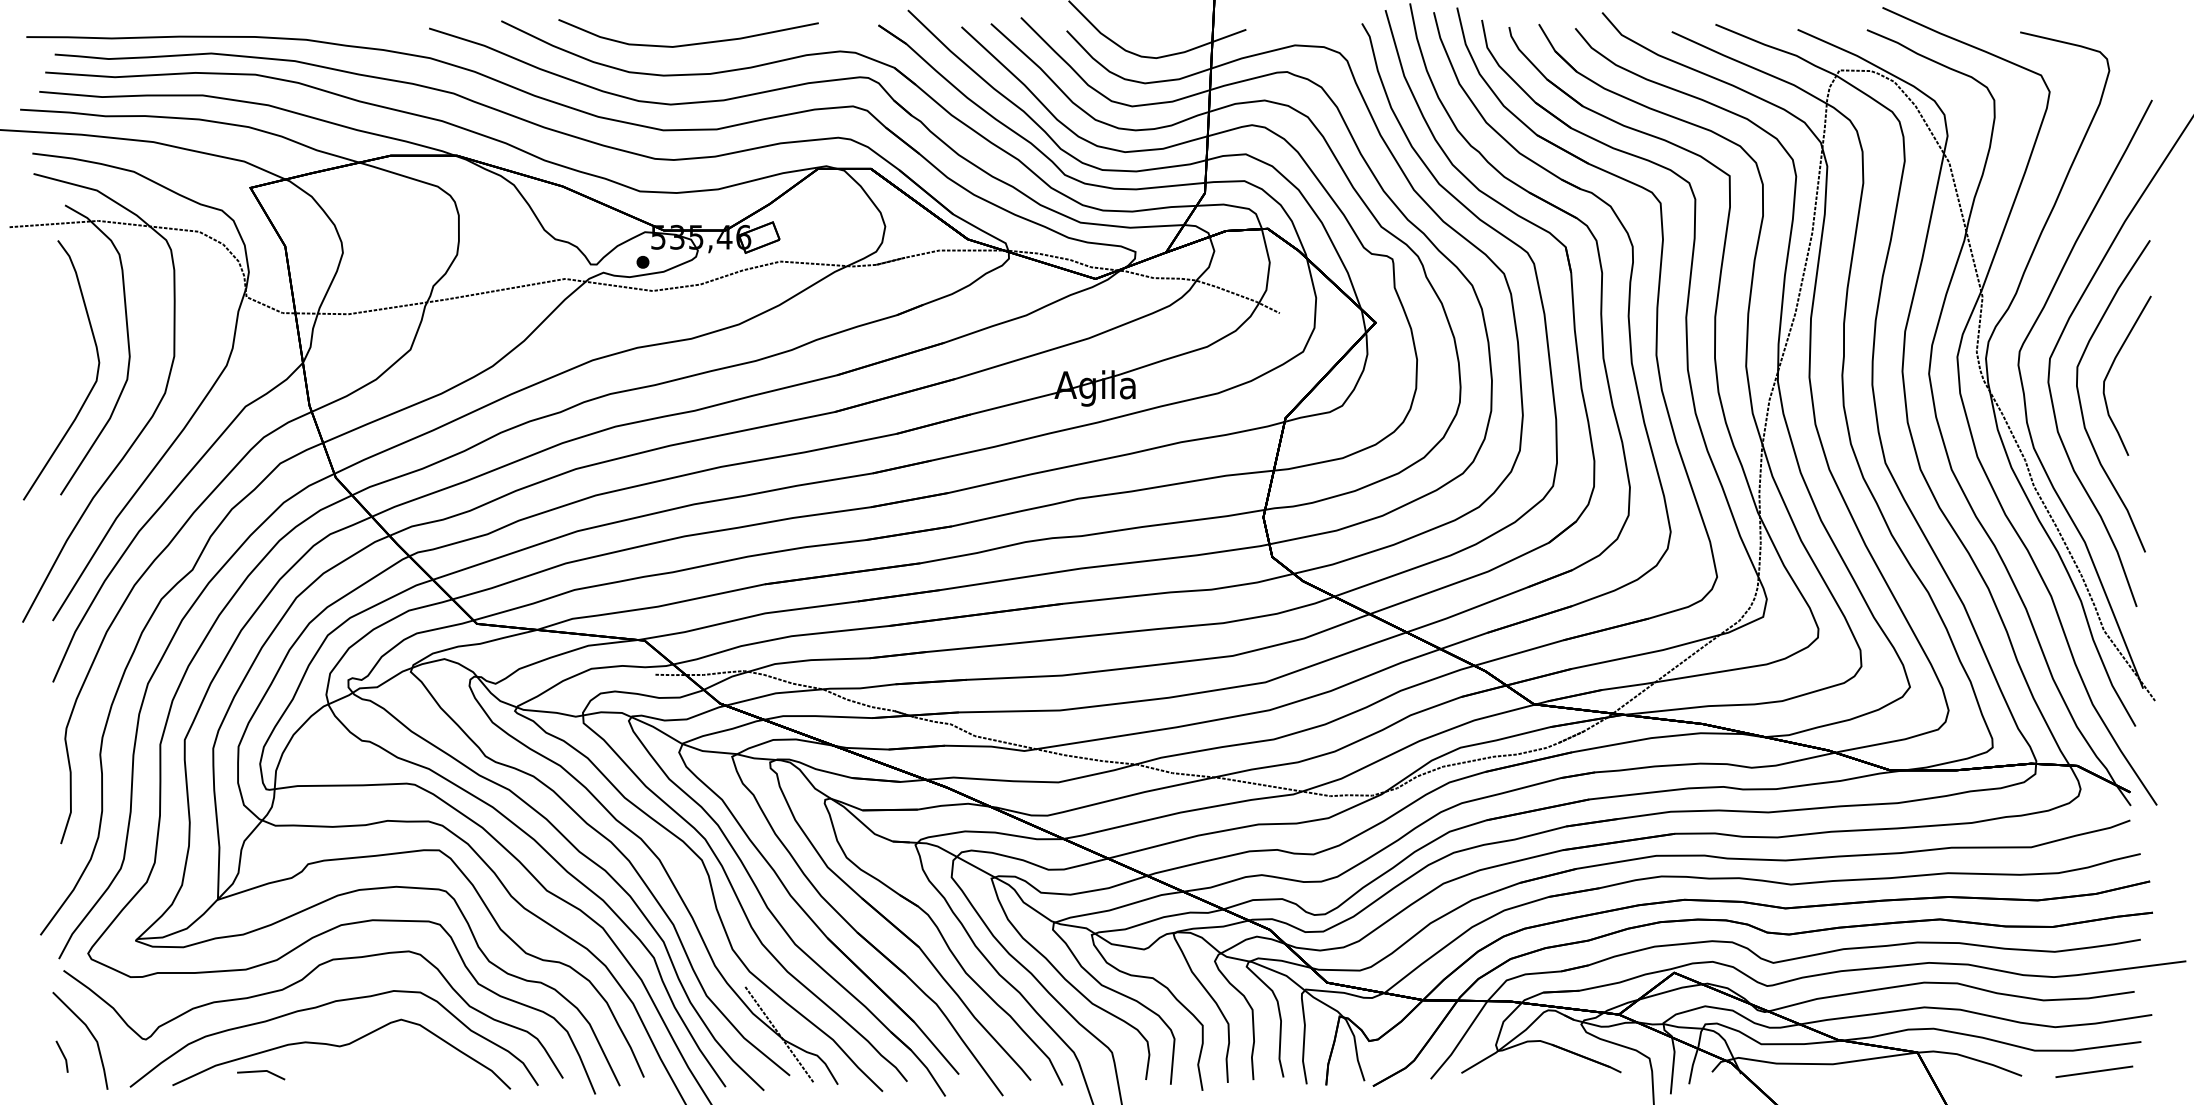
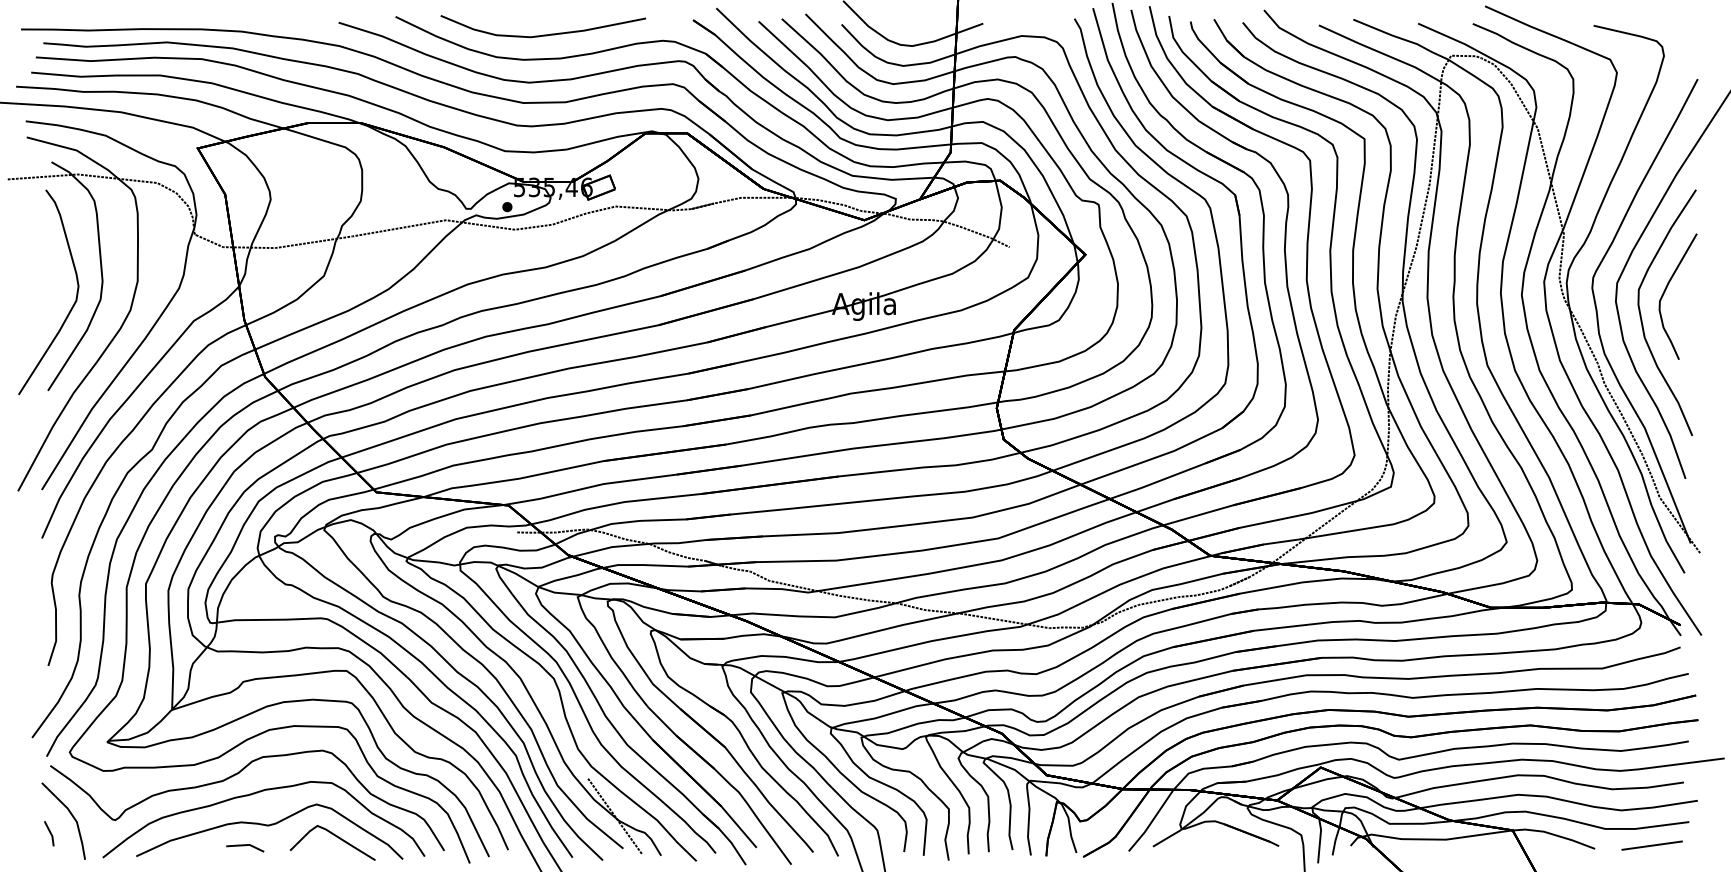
curve: (426, 1061) -> (336, 837), added
line: (261, 1072) -> (245, 846), moved

